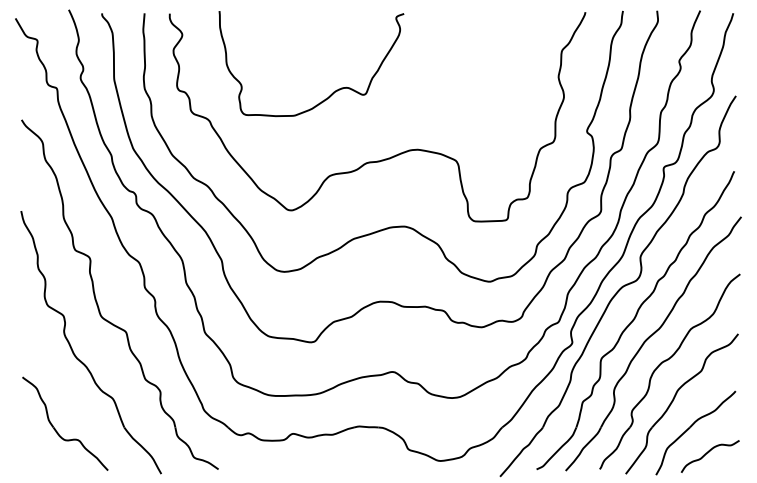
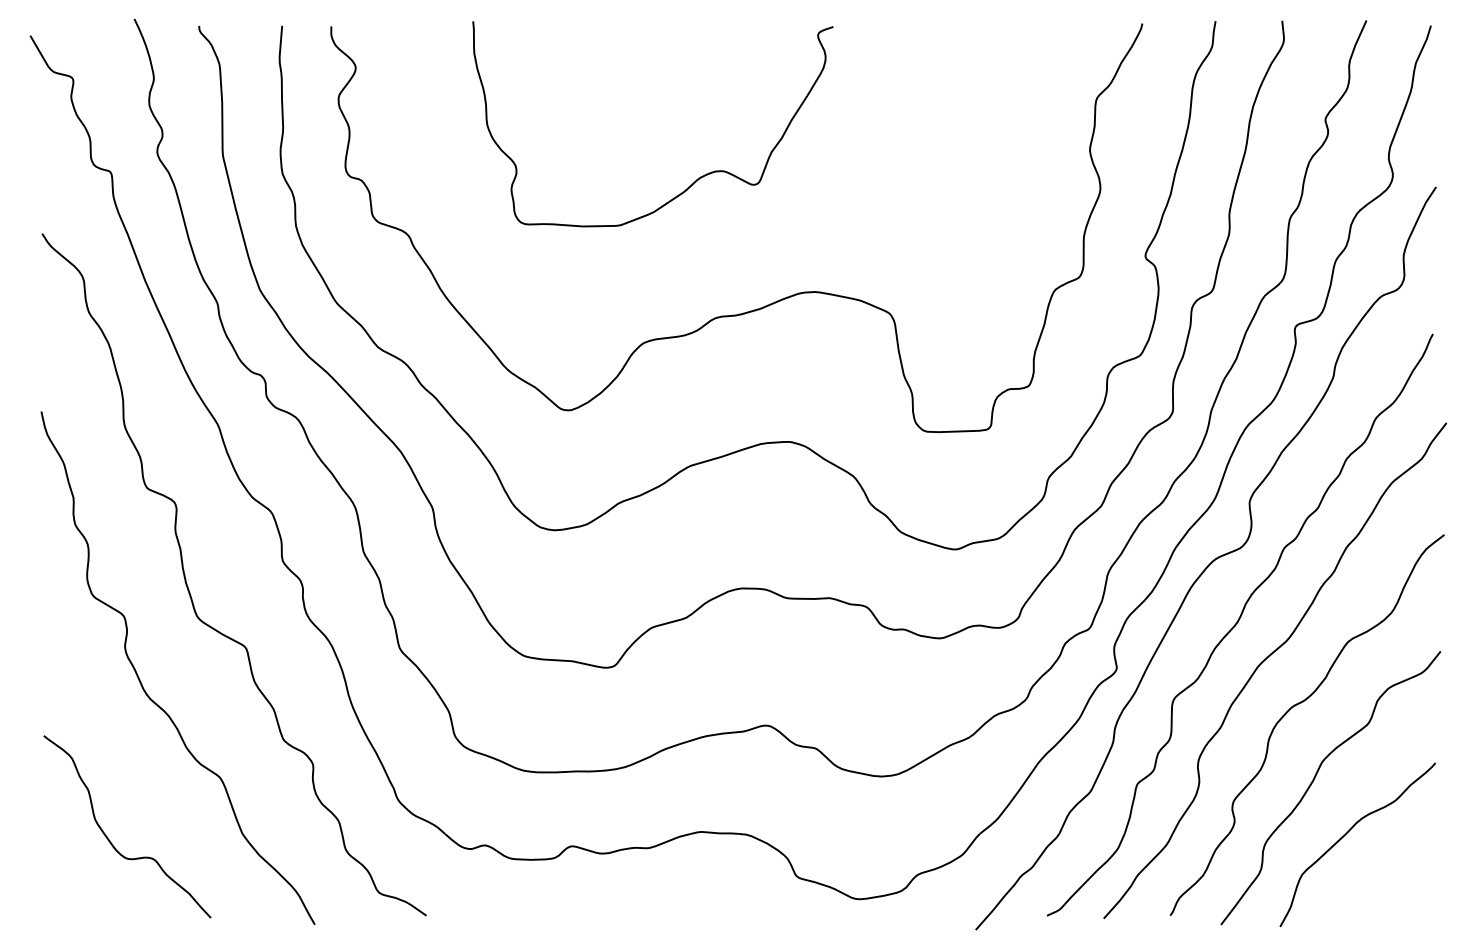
curve: (333, 91) -> (695, 178), moved
curve: (708, 453) -> (1382, 884), removed

